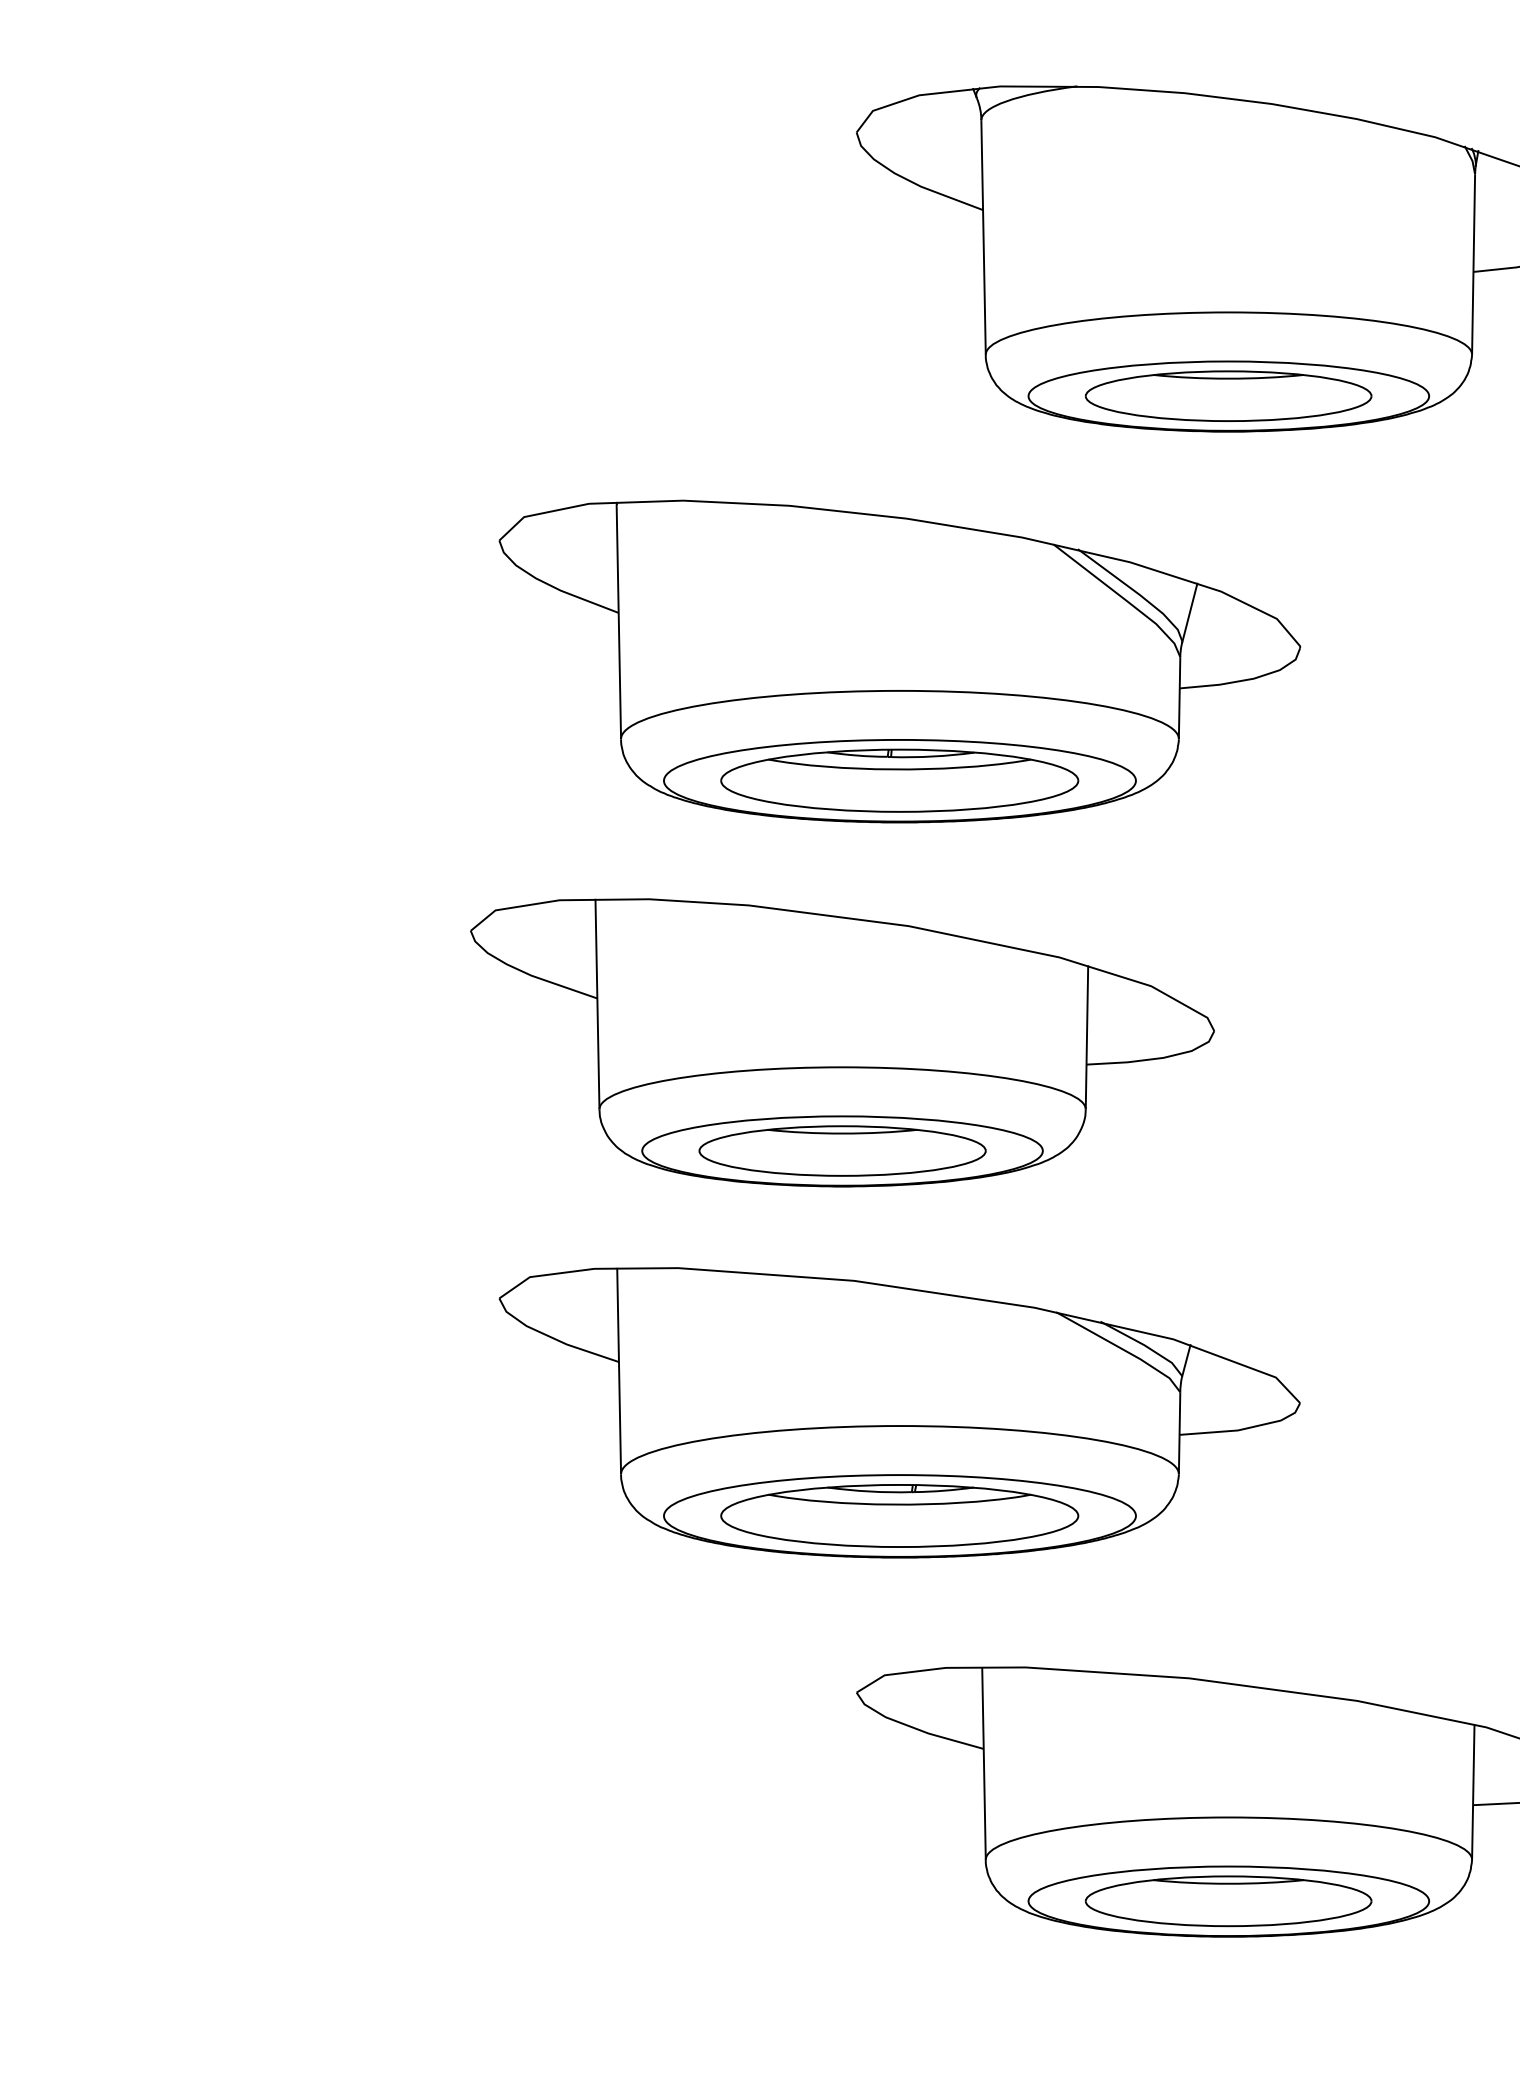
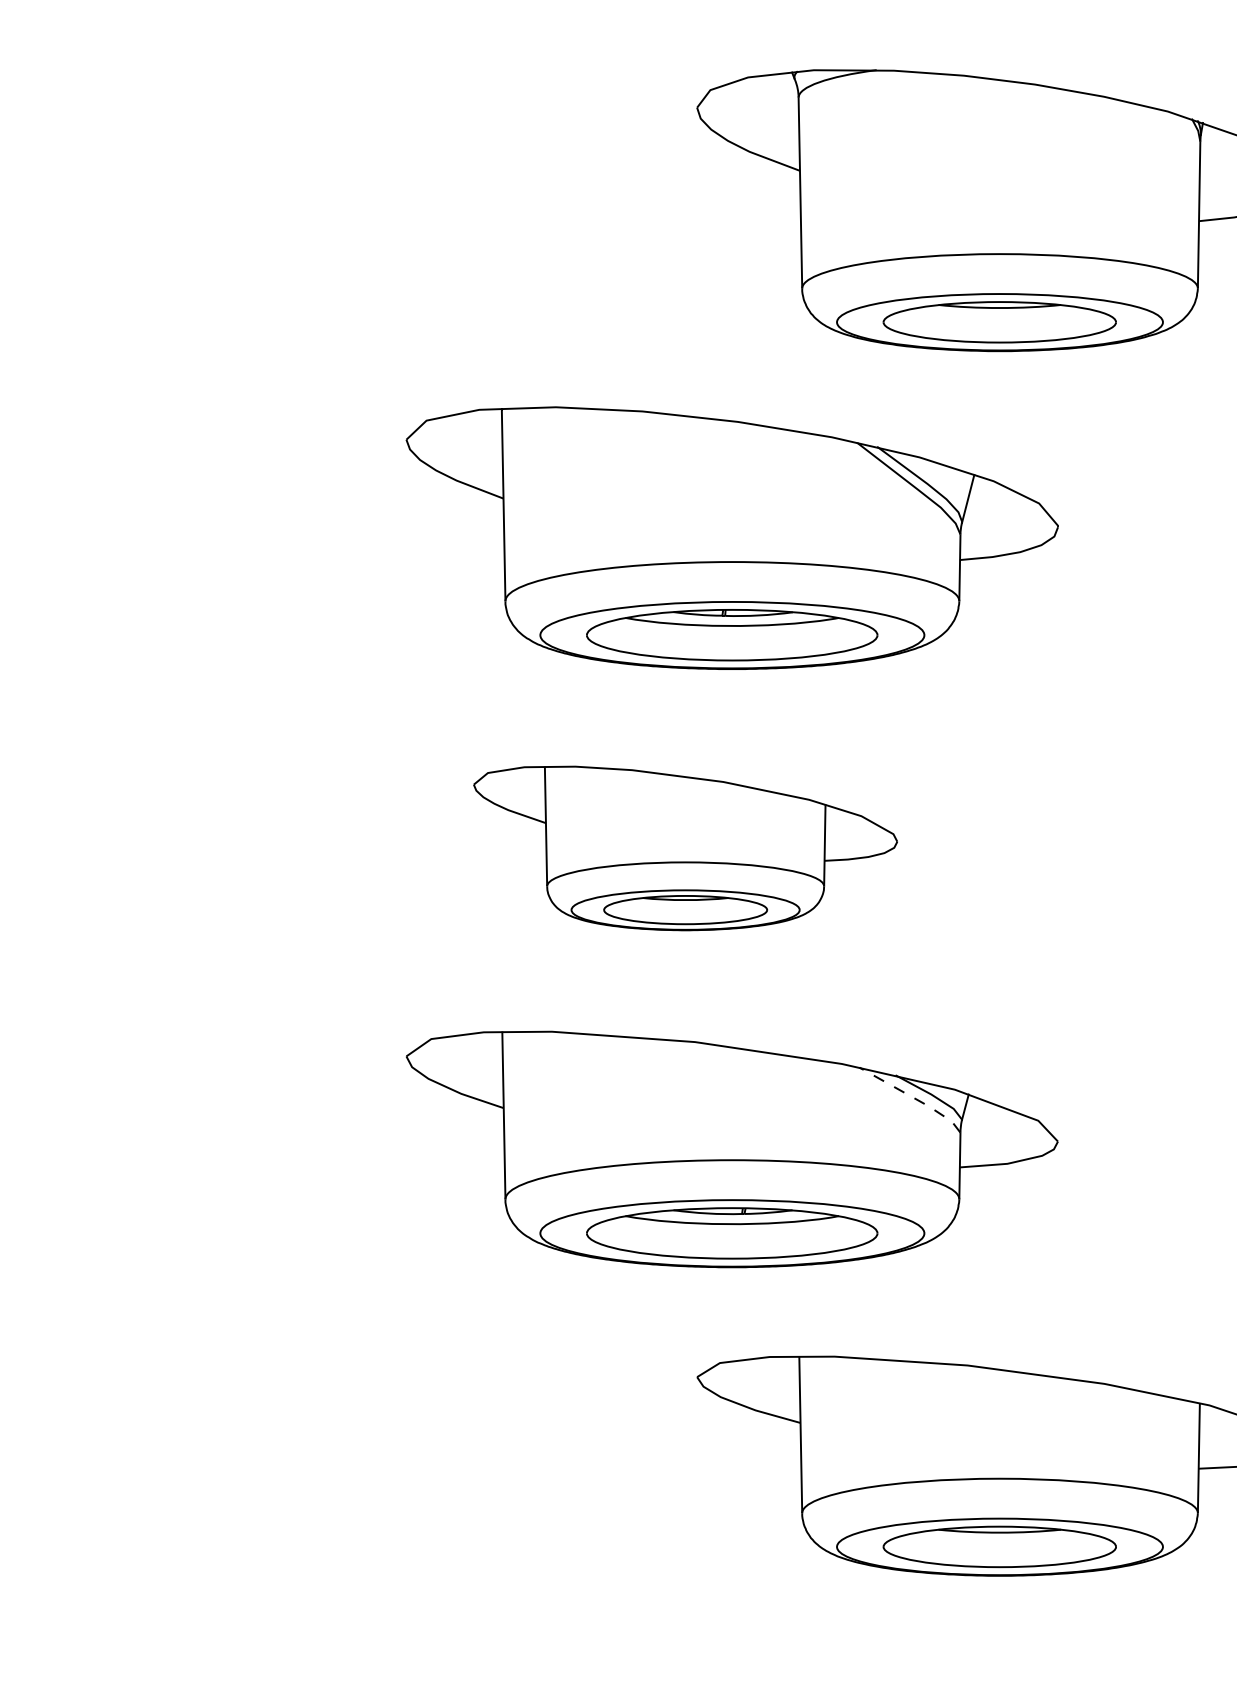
part: (842, 1042) -> (685, 848), size x0.7
line: (1122, 1348) -> (913, 1097), solid -> dashed

